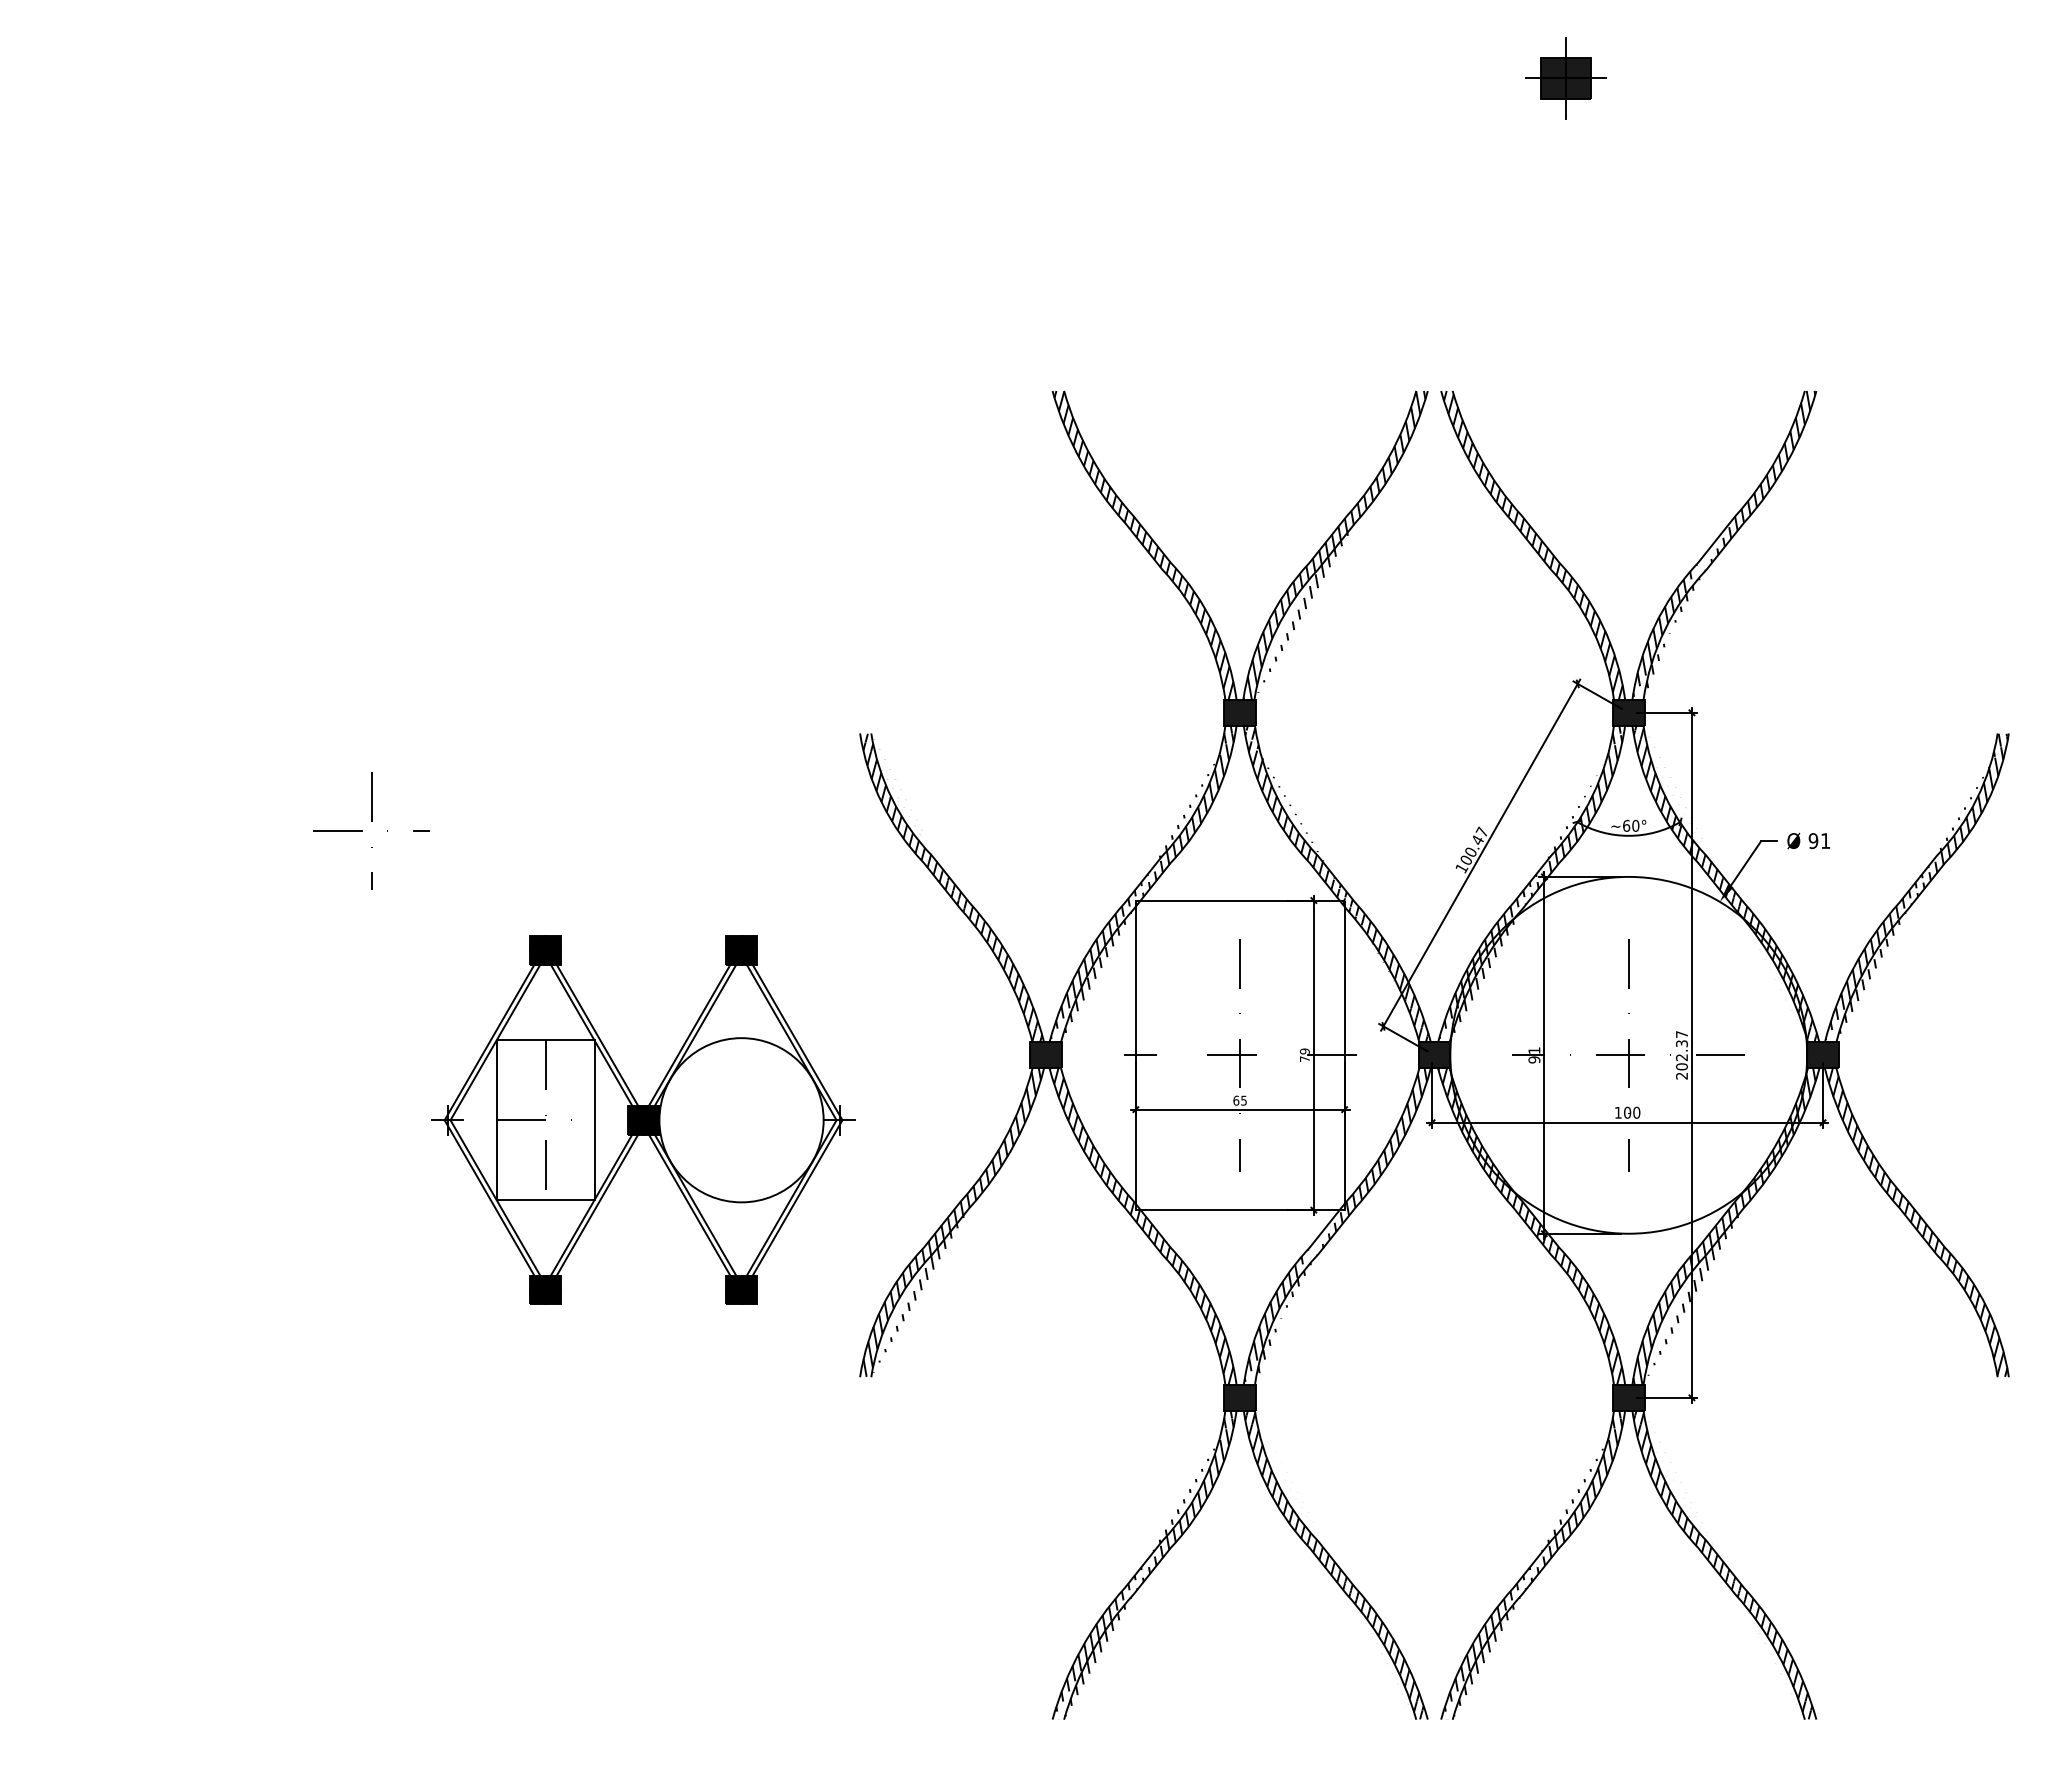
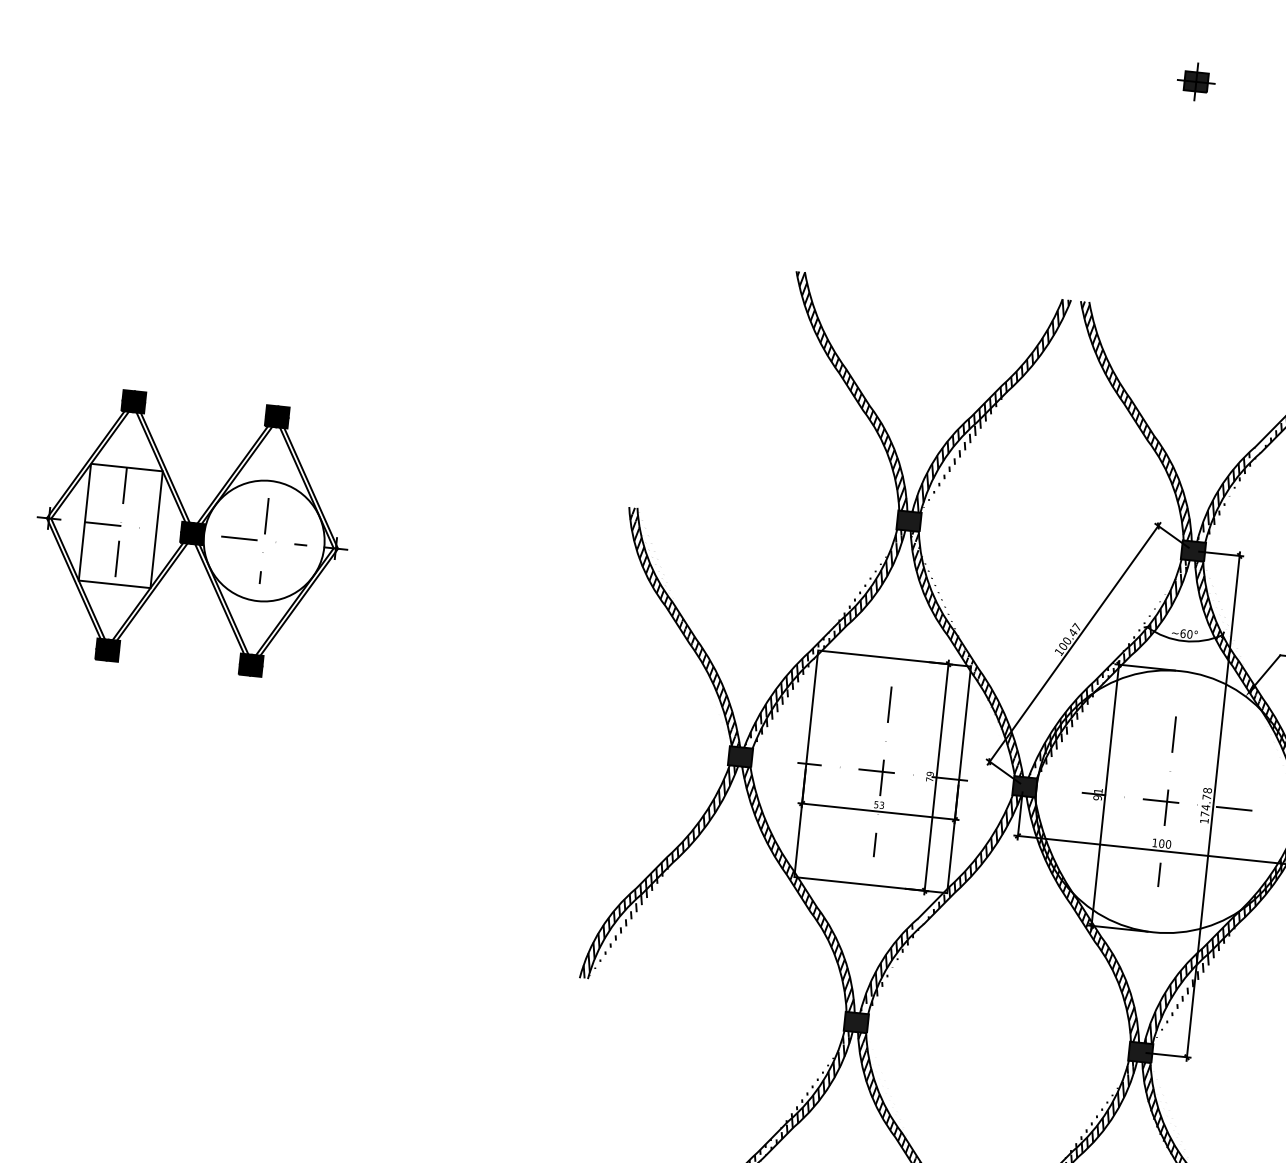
part: (1565, 78) -> (1195, 81), size x0.62
text: (1681, 1055) -> (1205, 805), 202.37 -> 174.78
text: (1239, 1100) -> (878, 804), 65 -> 53
part: (643, 1119) -> (192, 532), moved

